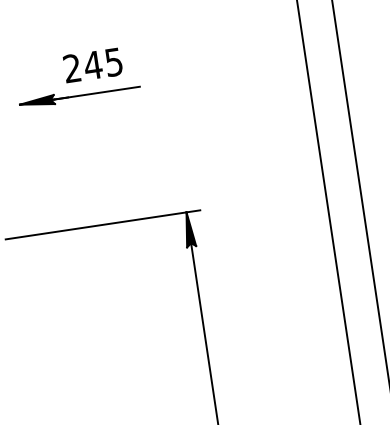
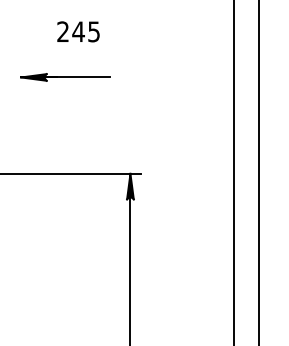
text: (92, 64) -> (78, 31), moved

